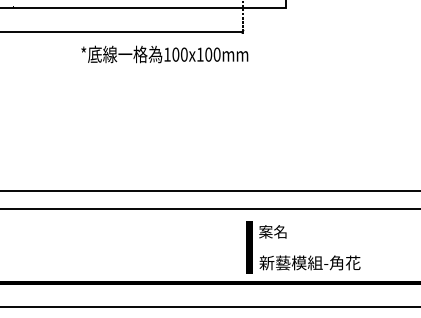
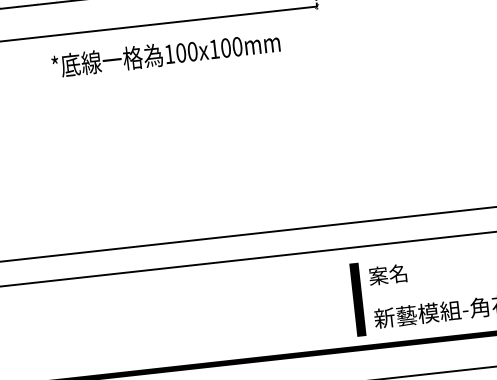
text: (164, 54) -> (165, 54), moved

